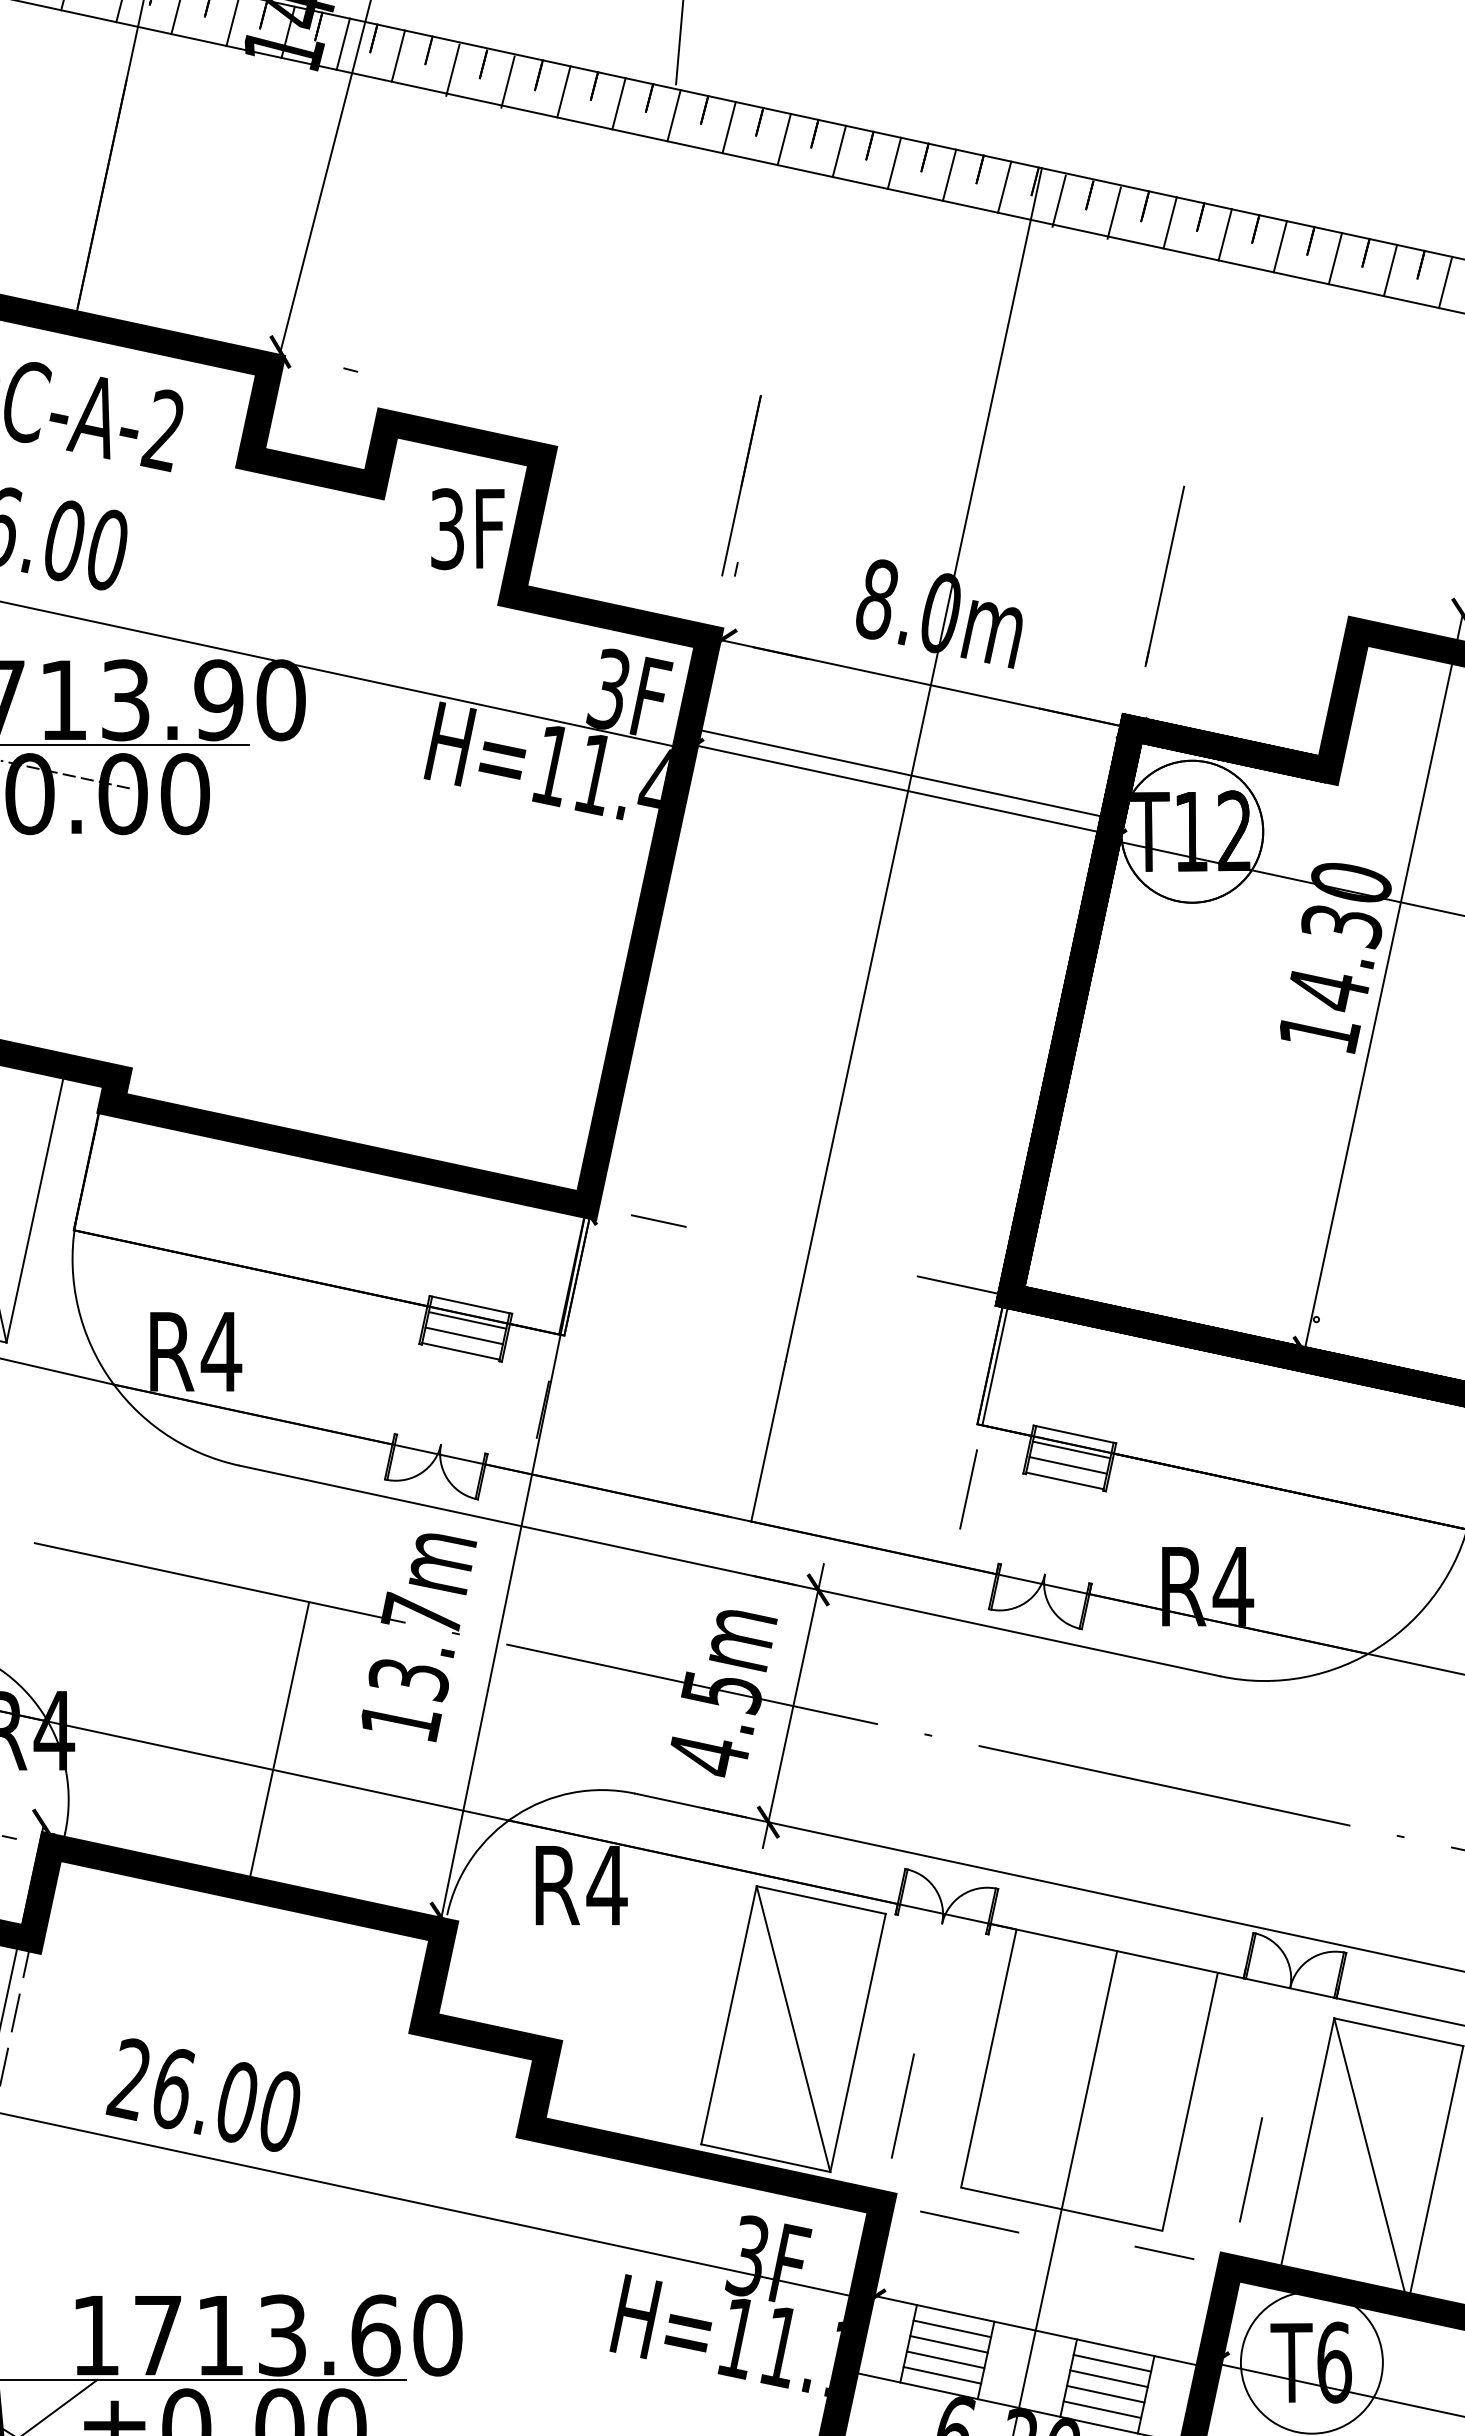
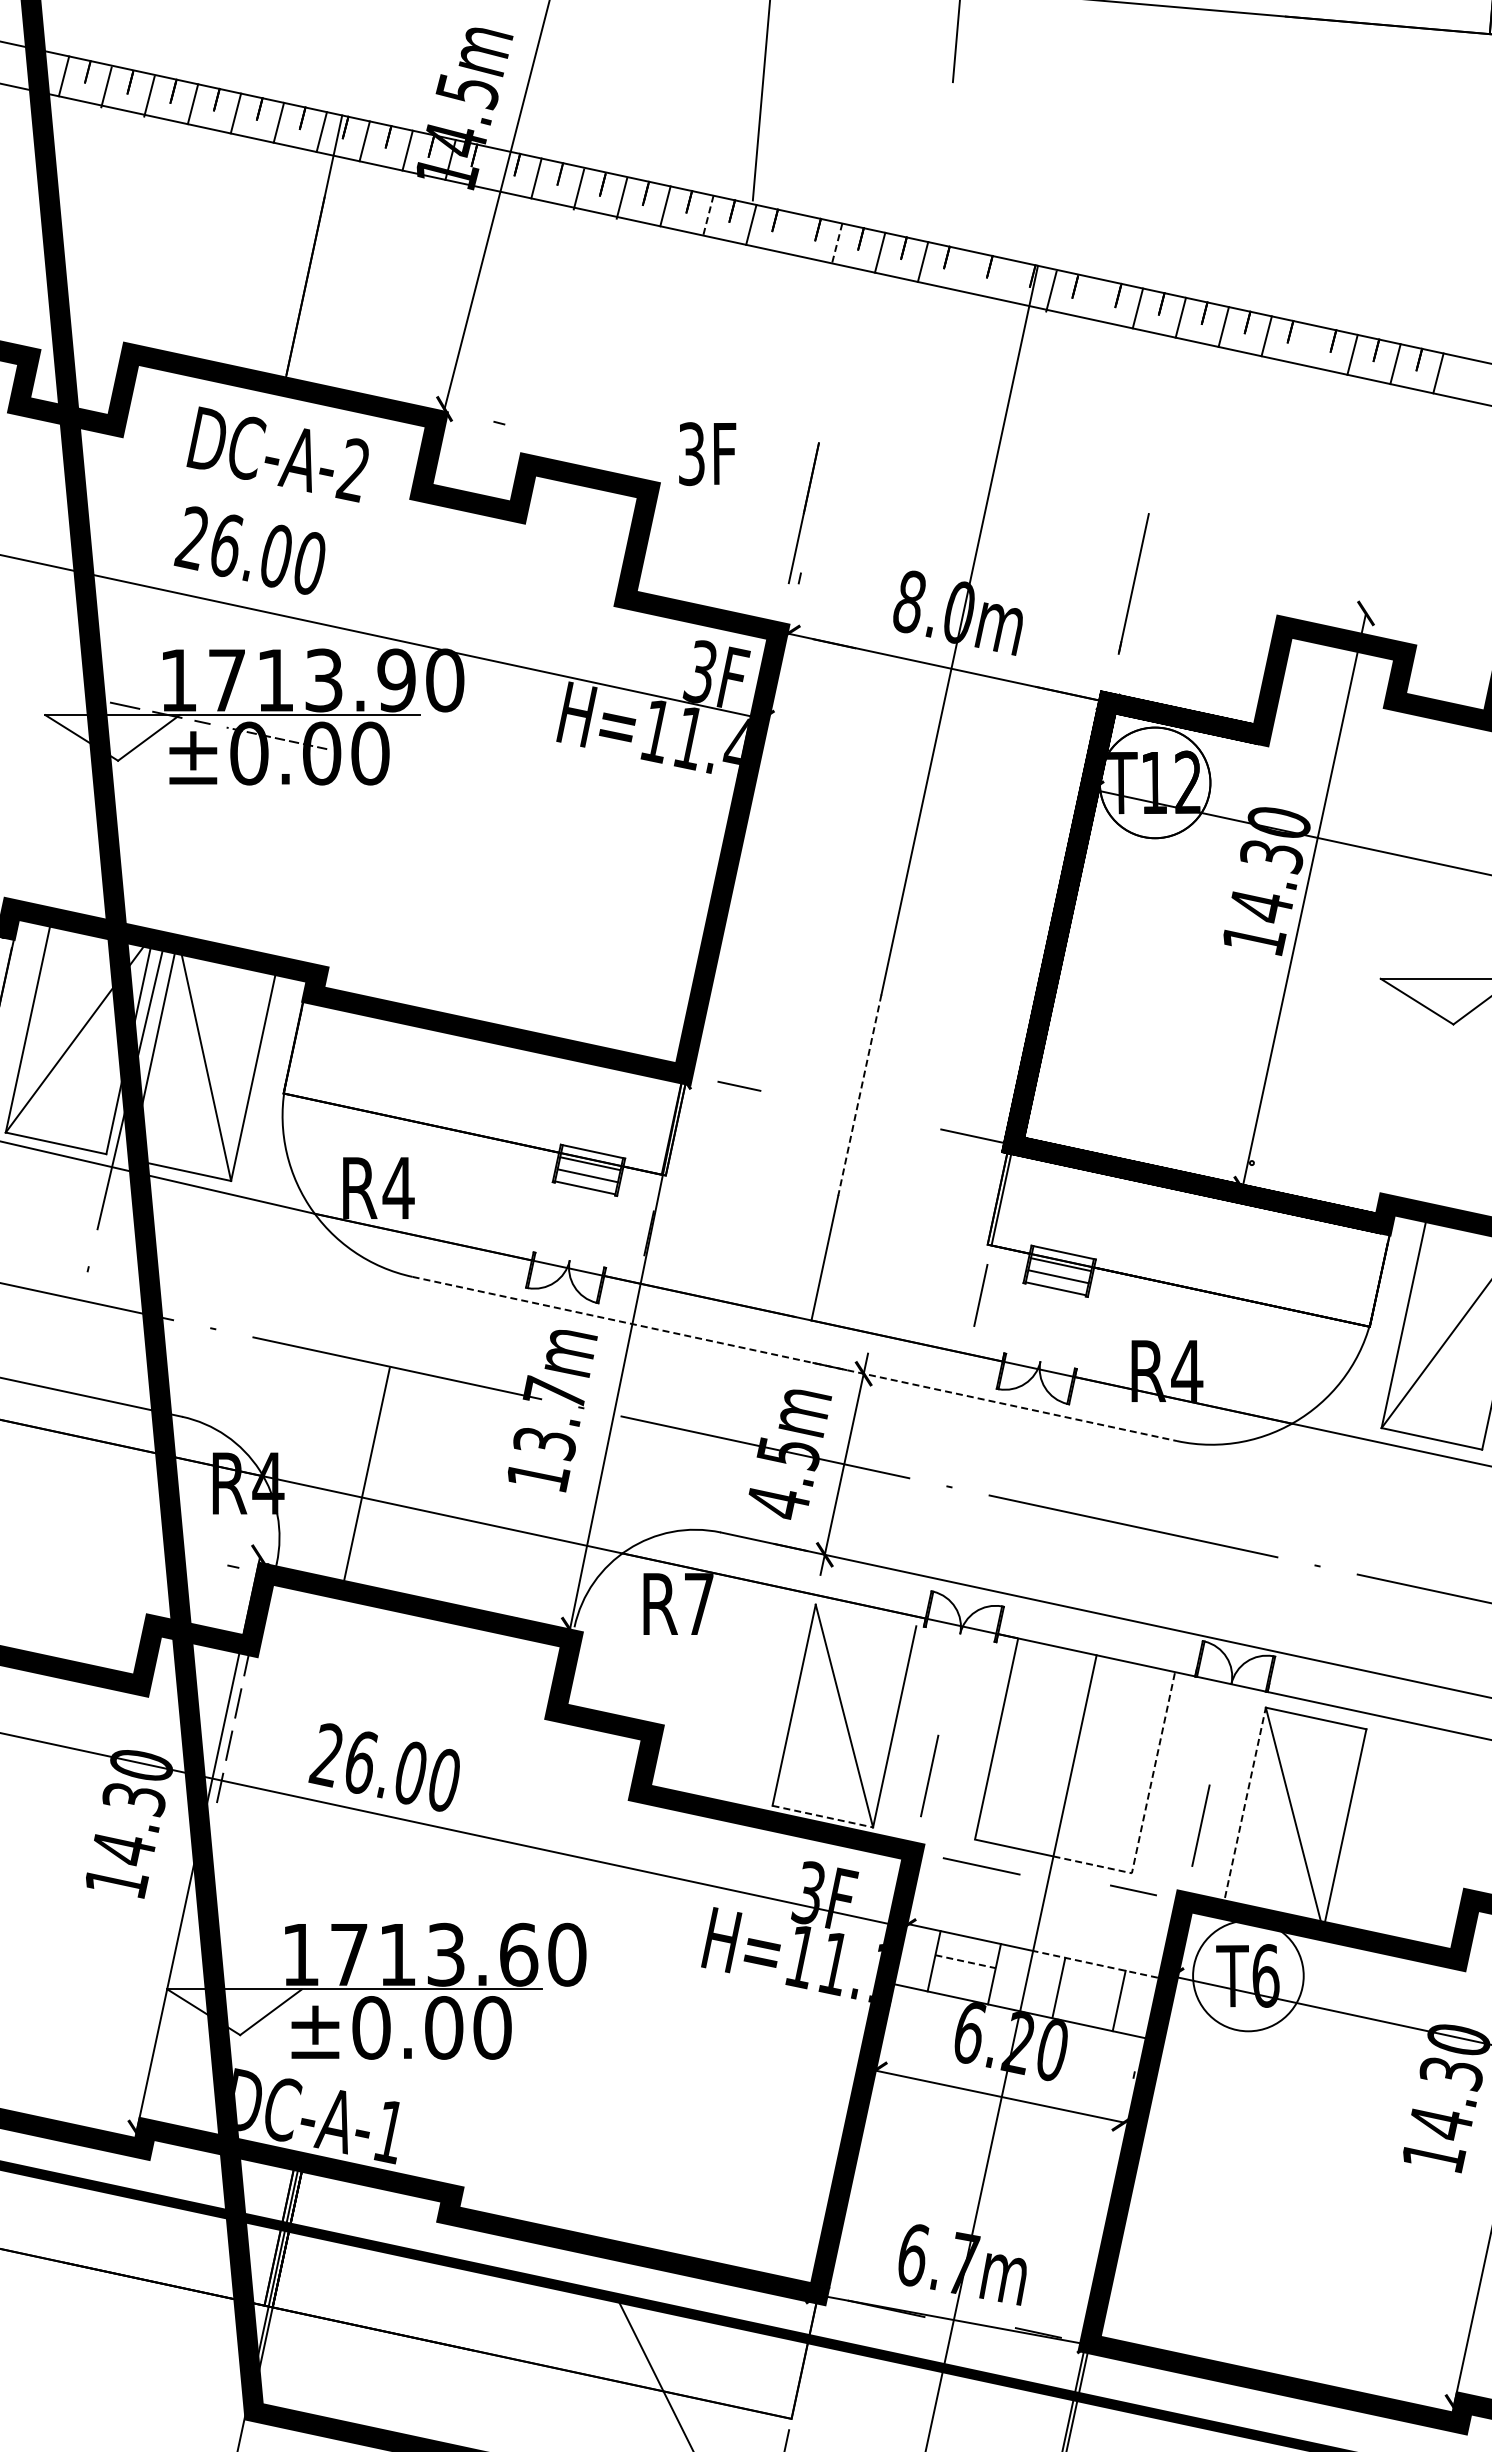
line: (343, 44) -> (493, 169), removed
line: (619, 103) -> (708, 215), solid -> dashed
line: (729, 128) -> (794, 234), removed
line: (784, 139) -> (837, 243), solid -> dashed
line: (948, 175) -> (965, 271), removed
line: (1004, 187) -> (1008, 280), removed
line: (1114, 212) -> (1094, 300), removed
line: (1390, 270) -> (1309, 345), removed
text: (467, 529) -> (707, 454), moved
line: (901, 773) -> (928, 737), removed
line: (897, 788) -> (925, 749), removed
line: (812, 1232) -> (859, 1095), solid -> dashed
line: (729, 1570) -> (794, 1358), solid -> dashed
line: (277, 1744) -> (365, 1478), moved
text: (607, 1884) -> (699, 1603), R4 -> R7
line: (820, 1900) -> (865, 1615), removed
line: (1306, 2147) -> (1244, 1808), solid -> dashed
line: (1178, 2152) -> (1144, 1812), solid -> dashed
line: (766, 2158) -> (823, 1816), solid -> dashed
line: (952, 2328) -> (968, 1949), removed
line: (948, 2344) -> (965, 1961), solid -> dashed
line: (1115, 2347) -> (1095, 1964), solid -> dashed
line: (945, 2359) -> (962, 1973), removed
line: (1111, 2362) -> (1092, 1975), removed
line: (942, 2374) -> (960, 1985), removed
line: (1109, 2378) -> (1090, 1988), removed
line: (1105, 2394) -> (1087, 2000), removed
line: (1101, 2409) -> (1084, 2012), removed

